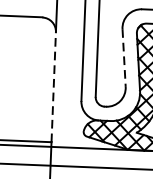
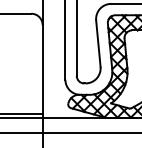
line: (124, 59) -> (98, 44), dashed -> solid
line: (53, 86) -> (42, 68), dashed -> solid

